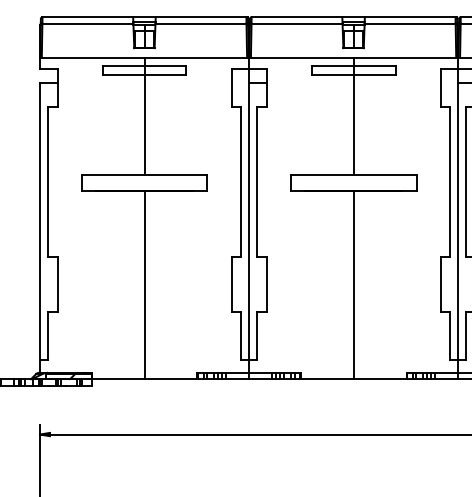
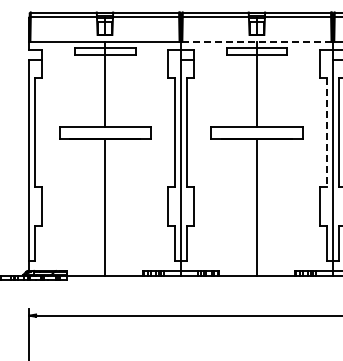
line: (352, 57) -> (256, 41), solid -> dashed
line: (450, 182) -> (327, 132), solid -> dashed

